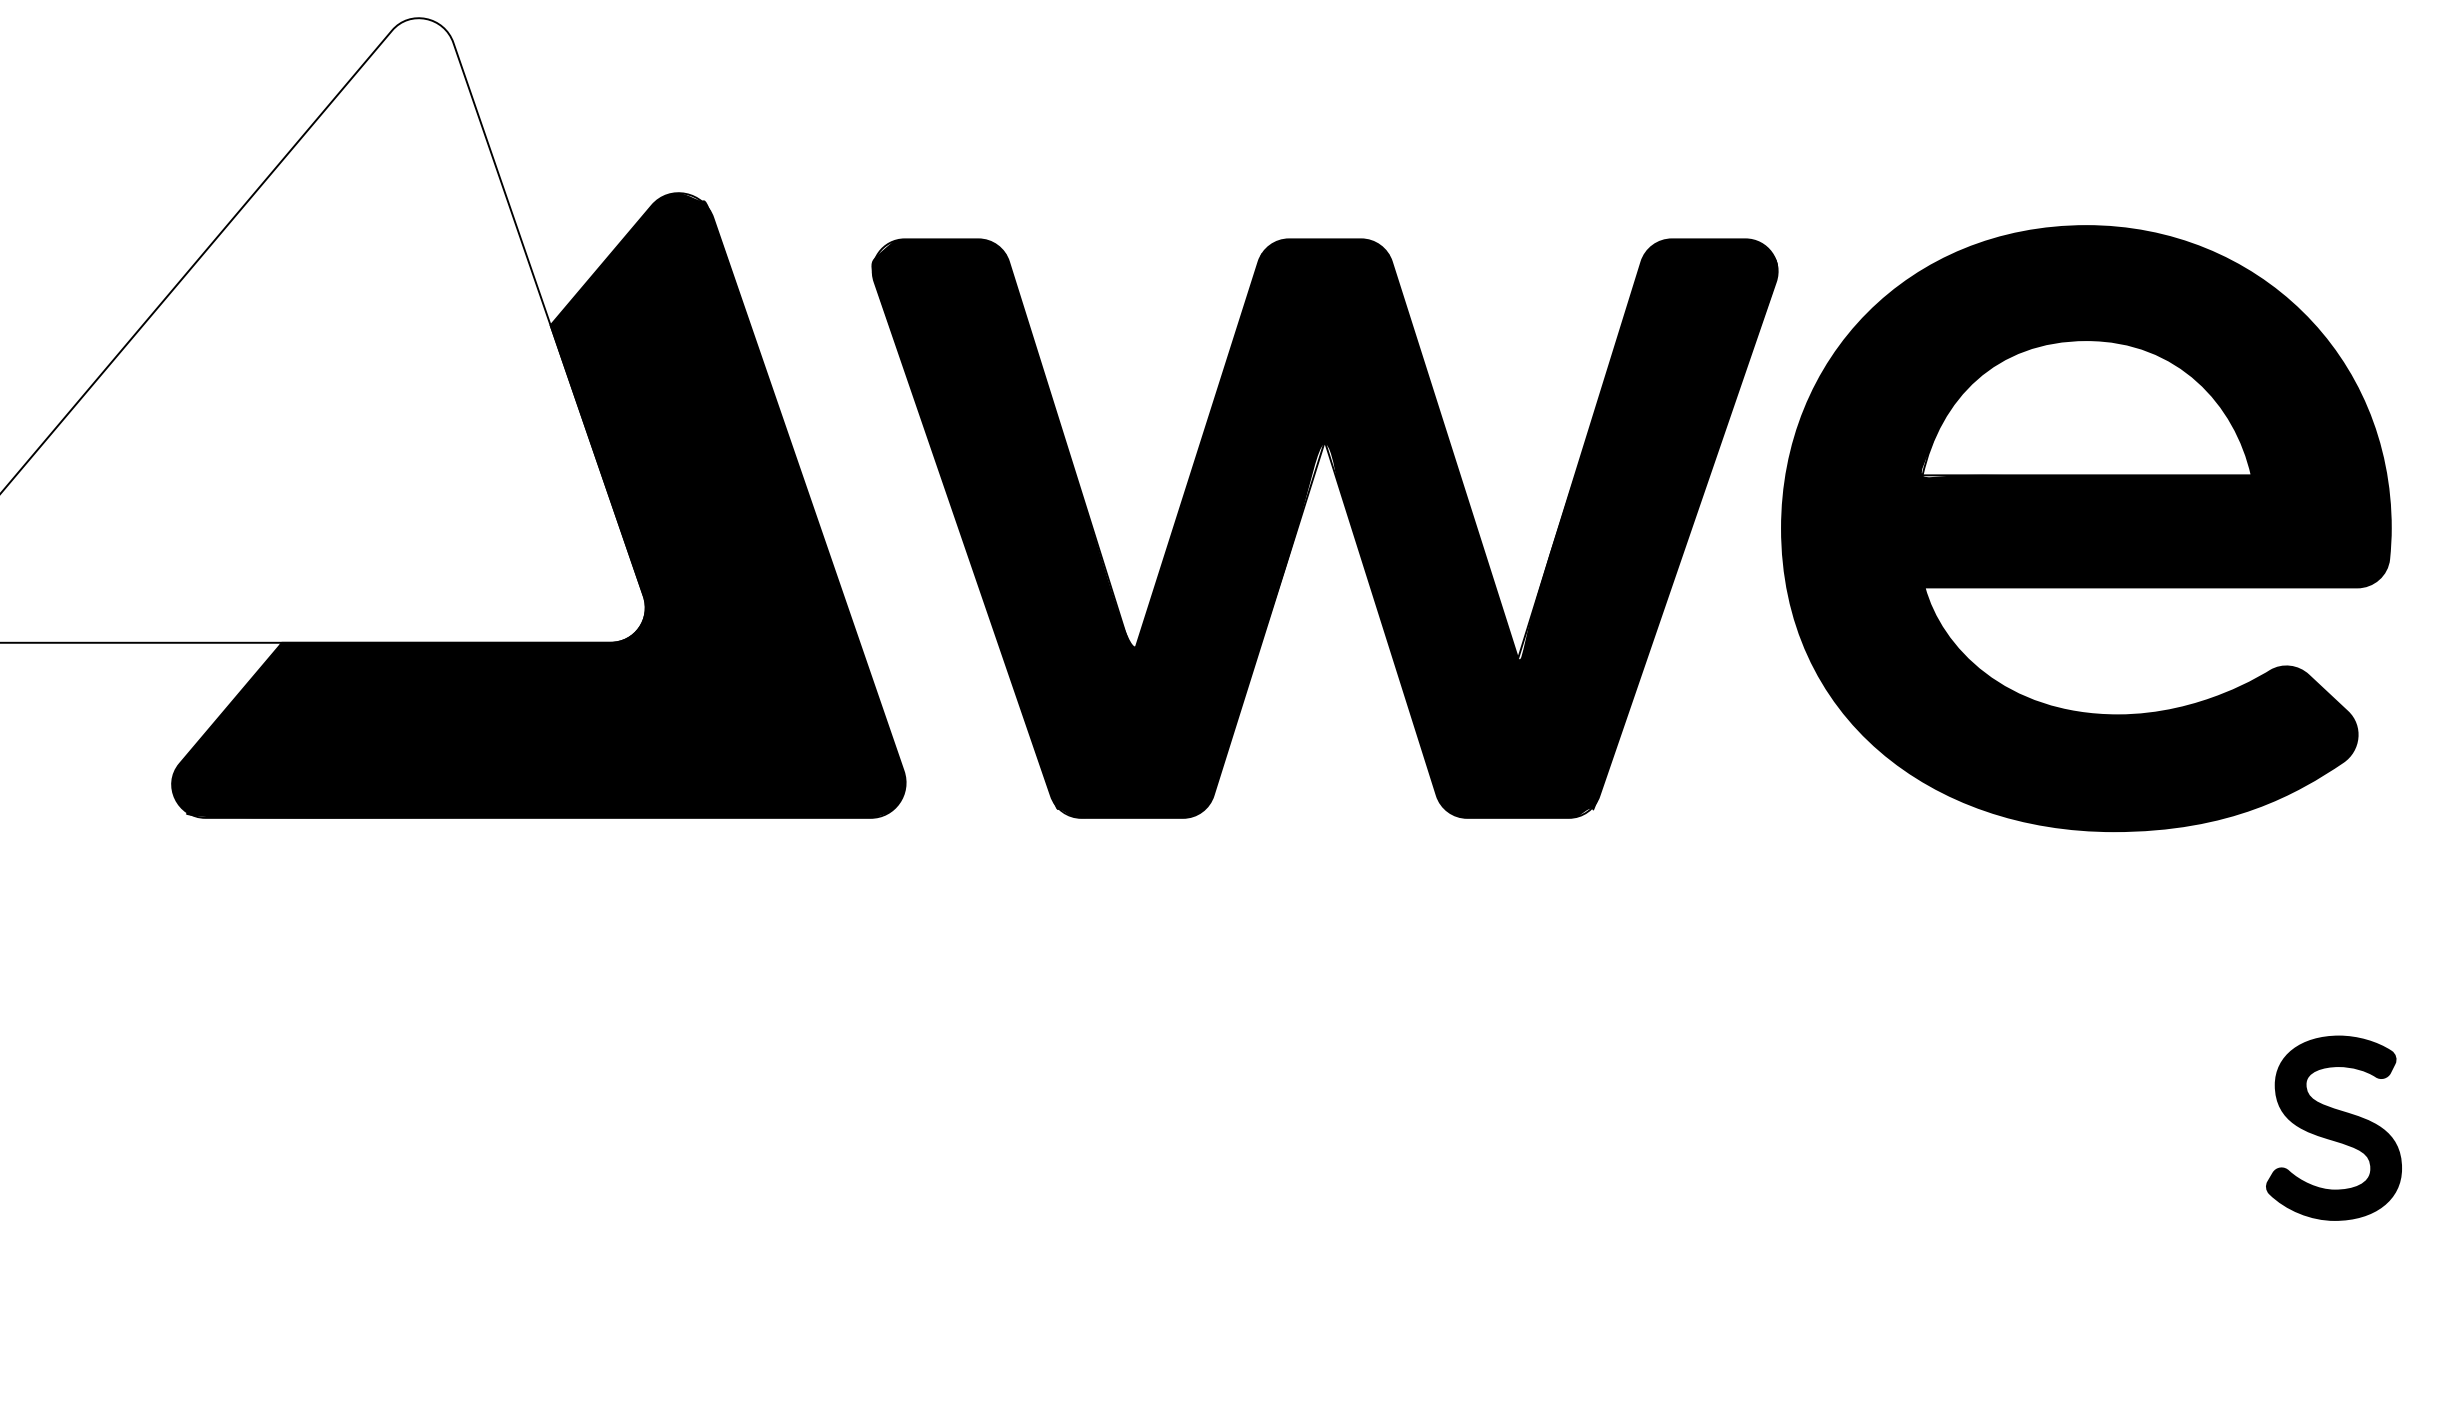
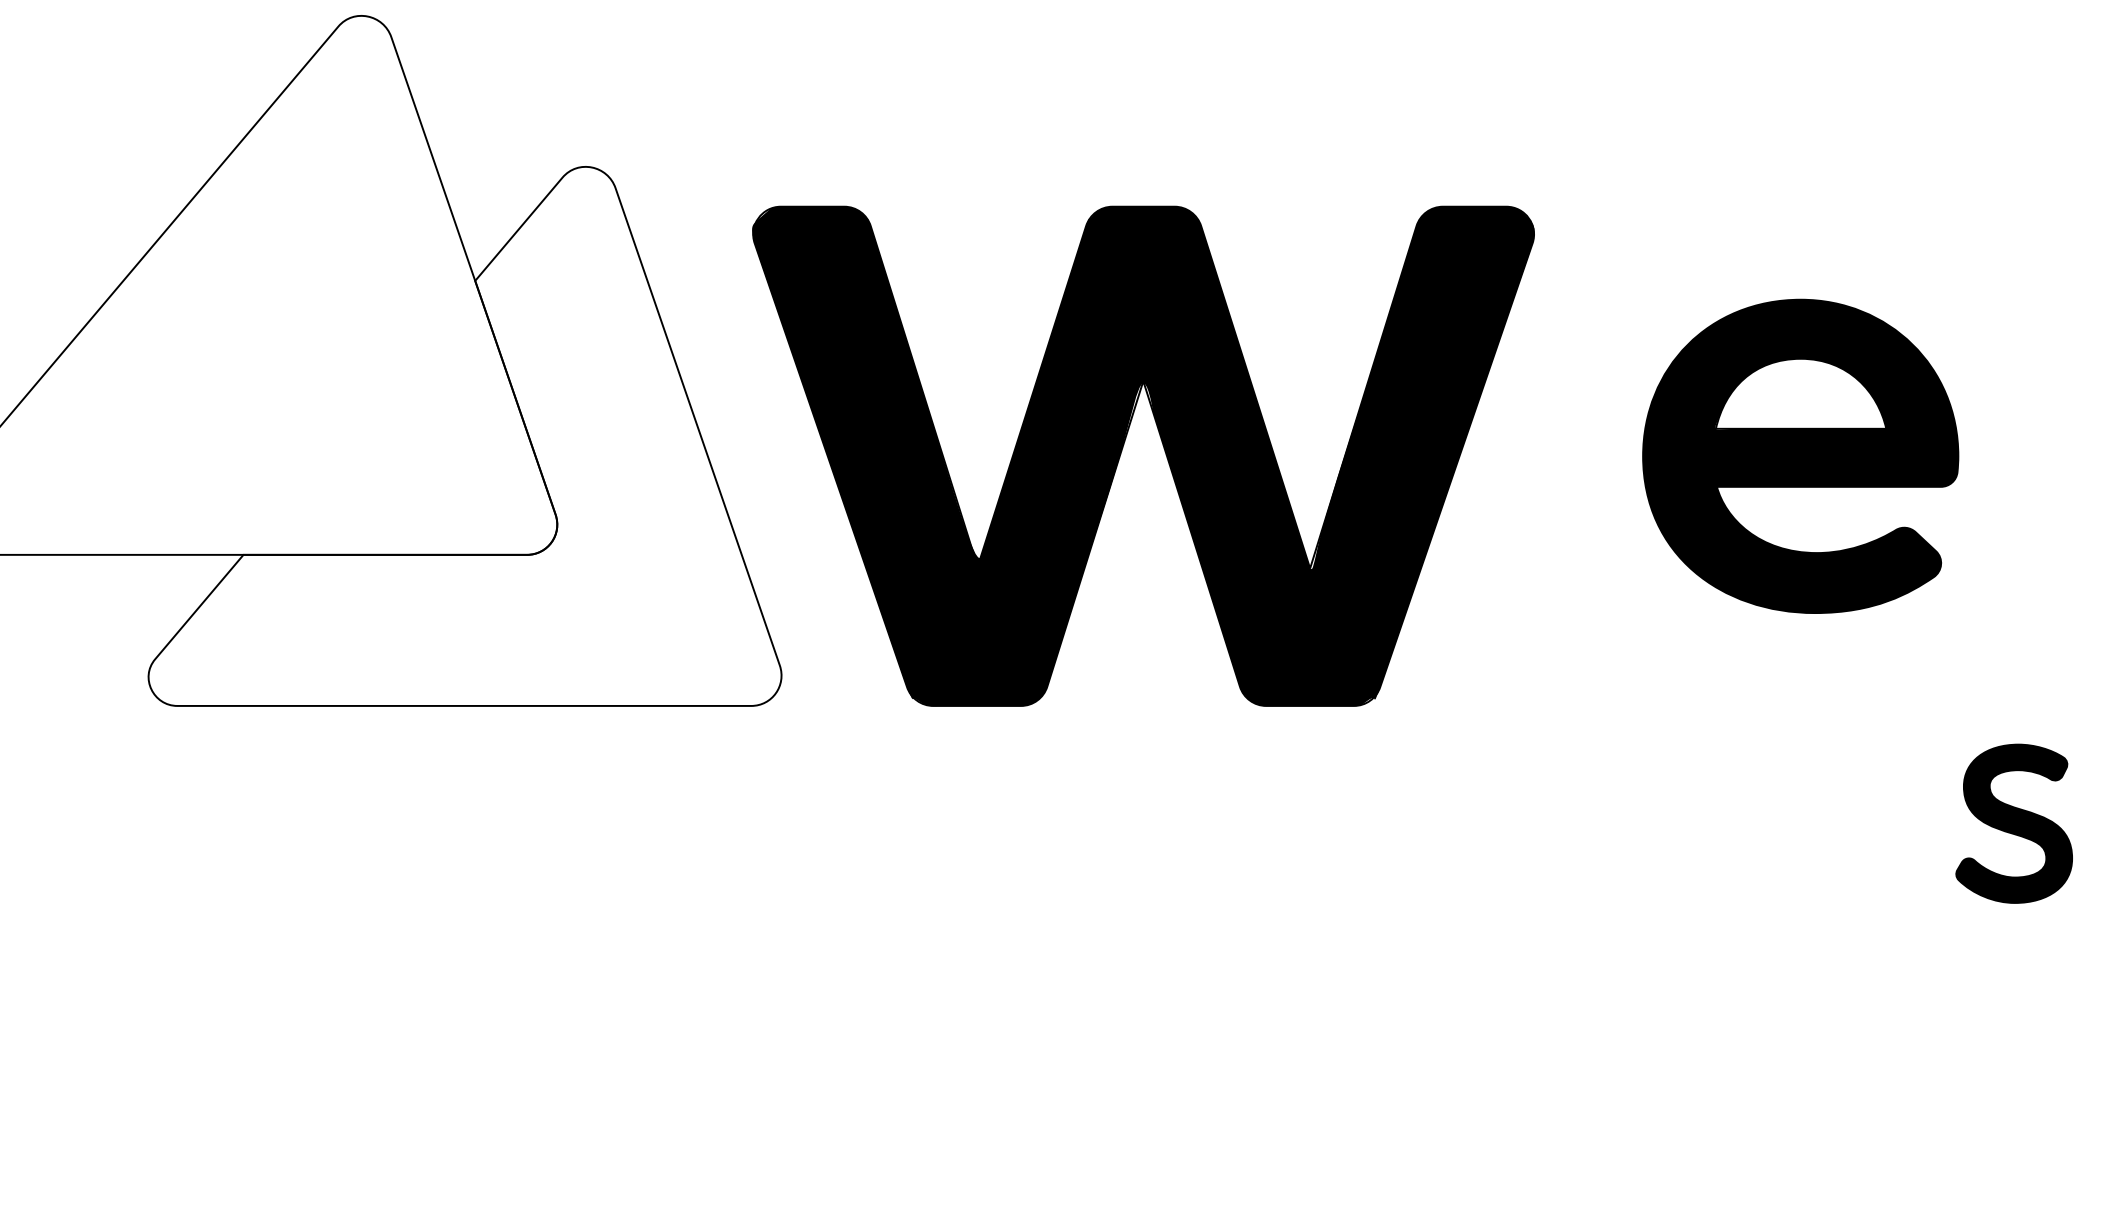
fill: (539, 505) -> (465, 436), removed
part: (2086, 528) -> (1800, 456), size x0.6
part: (2333, 1127) -> (2013, 823), moved

